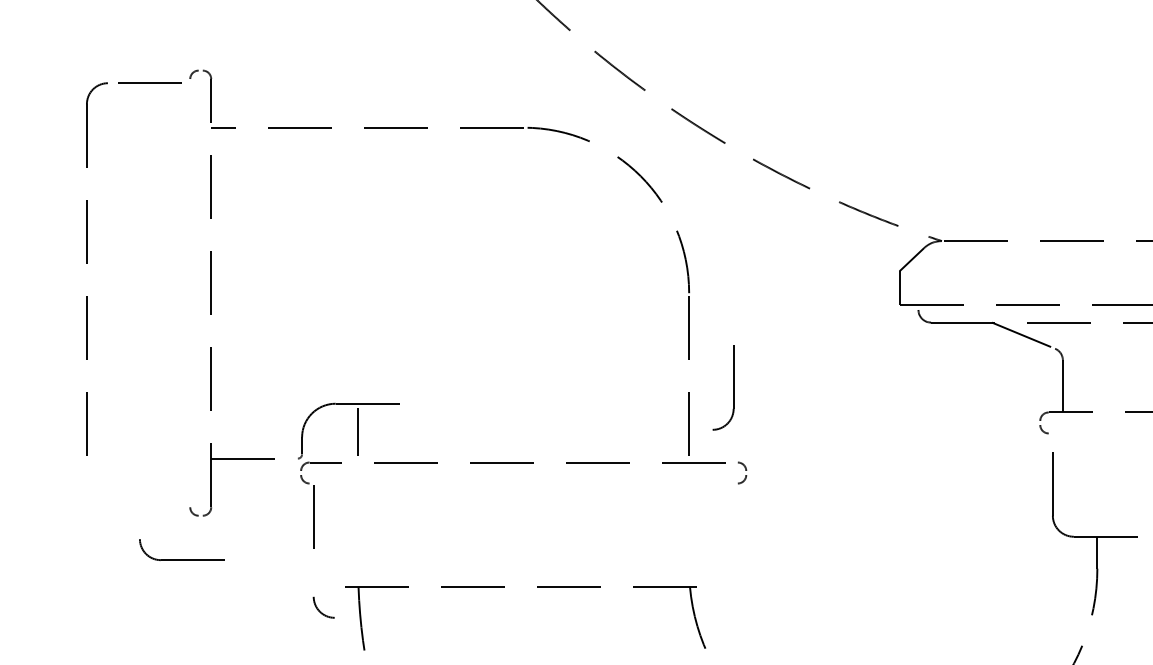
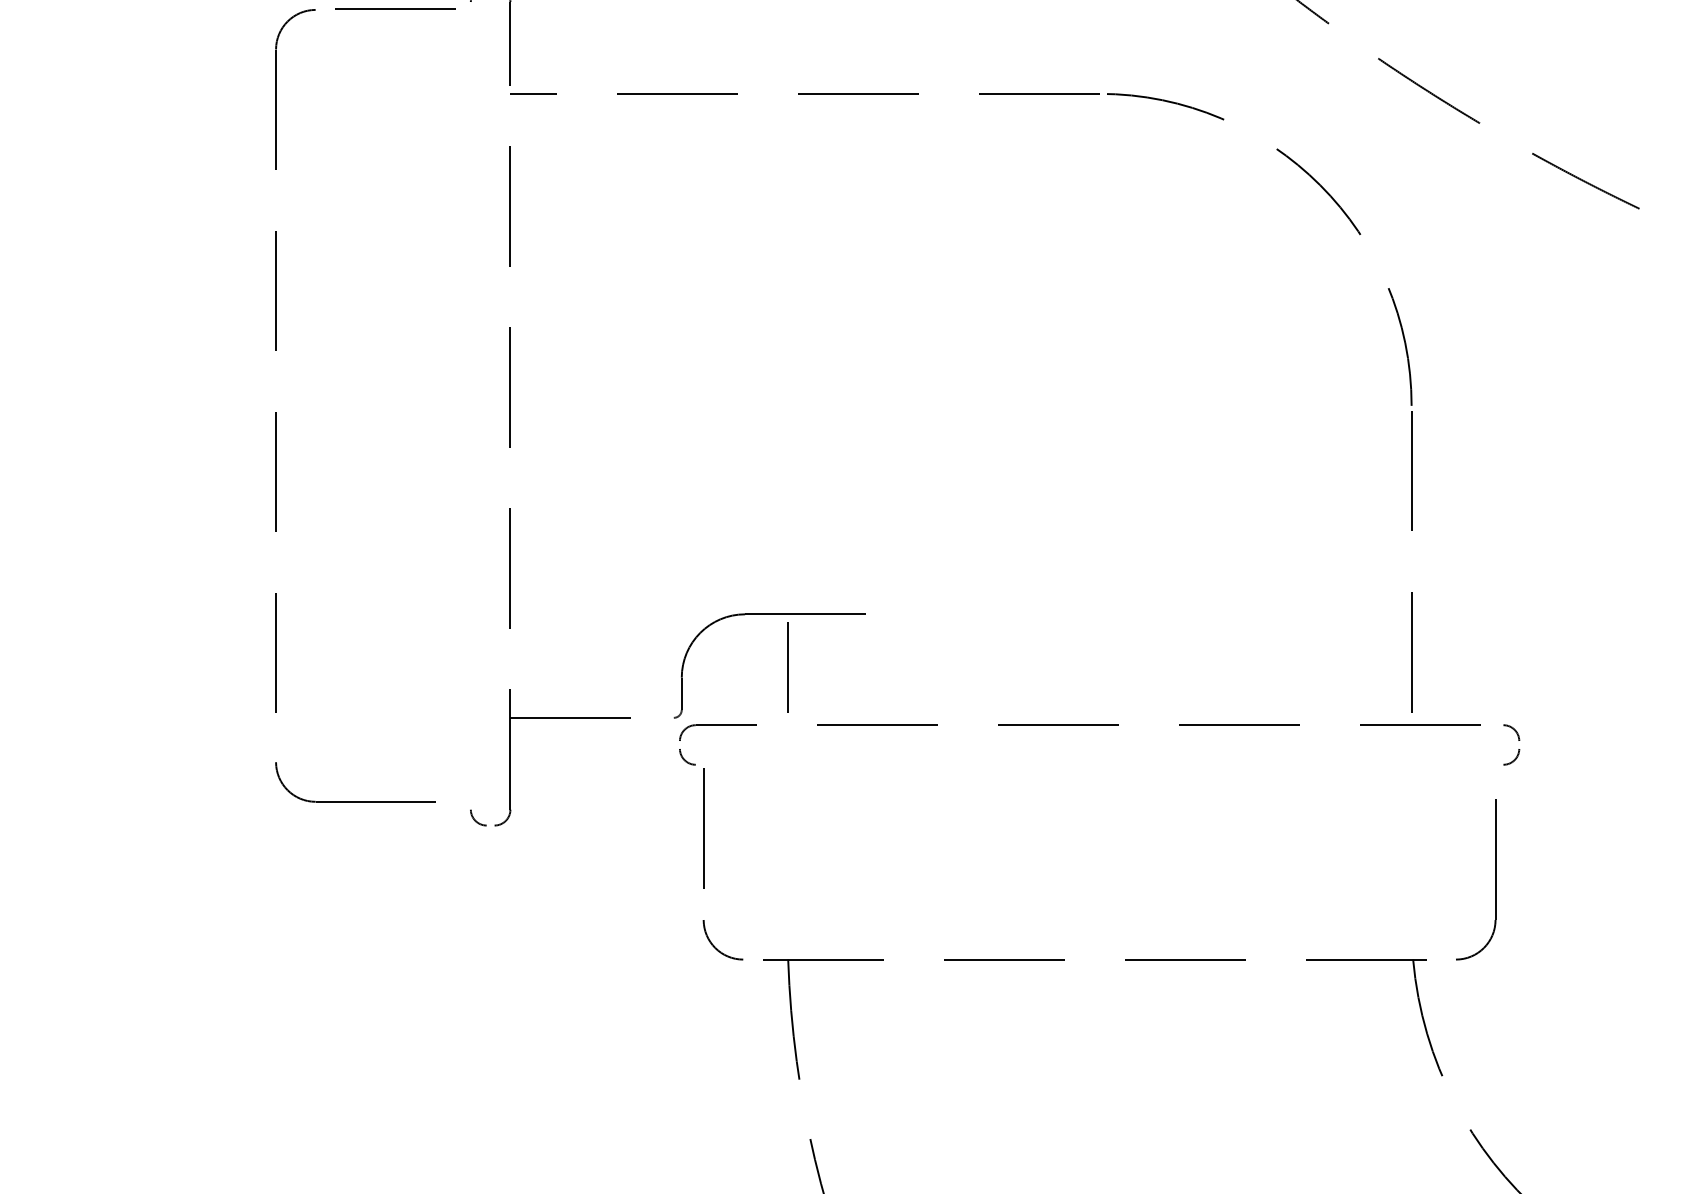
part: (733, 387) -> (1495, 879), moved
part: (181, 559) -> (354, 800), moved
arc: (320, 610) -> (716, 945), moved

